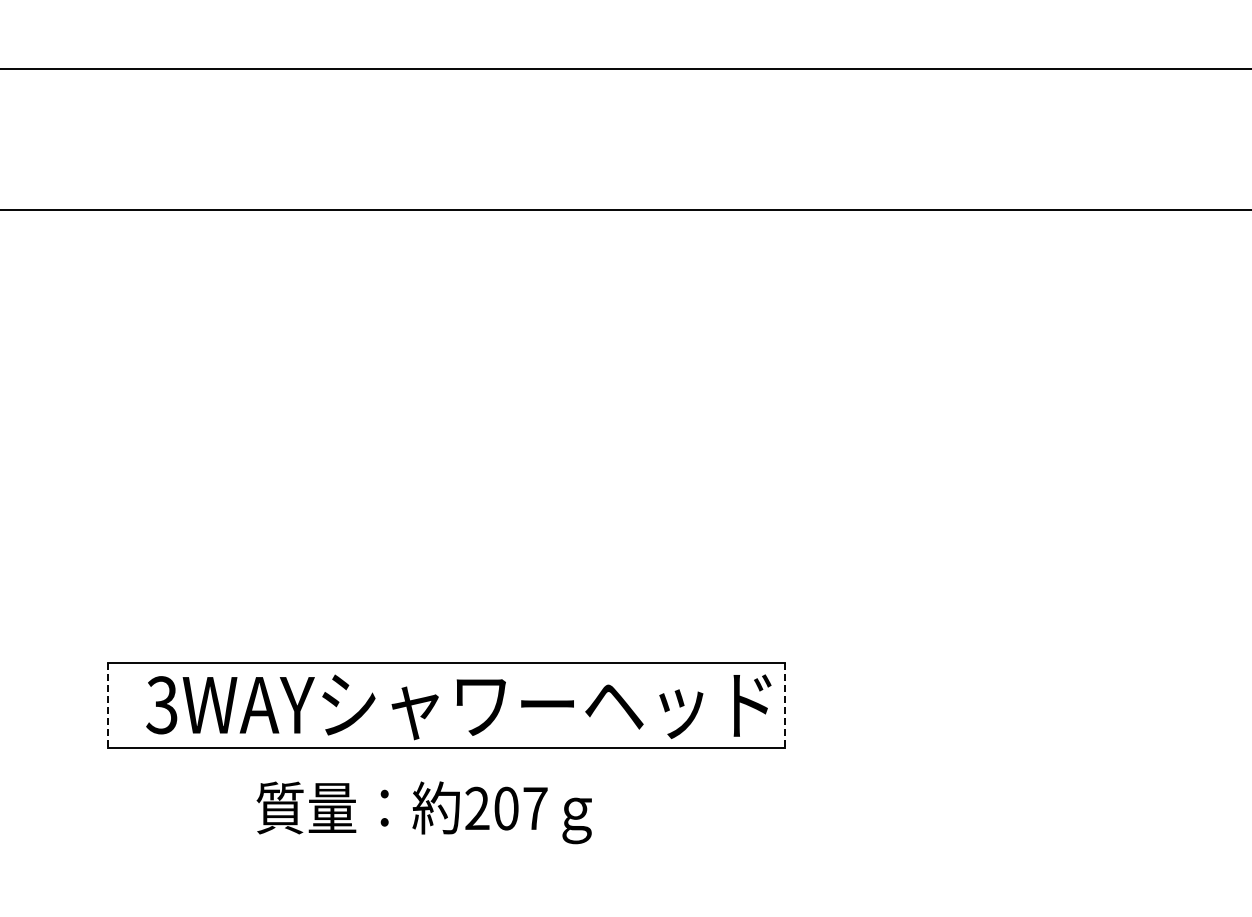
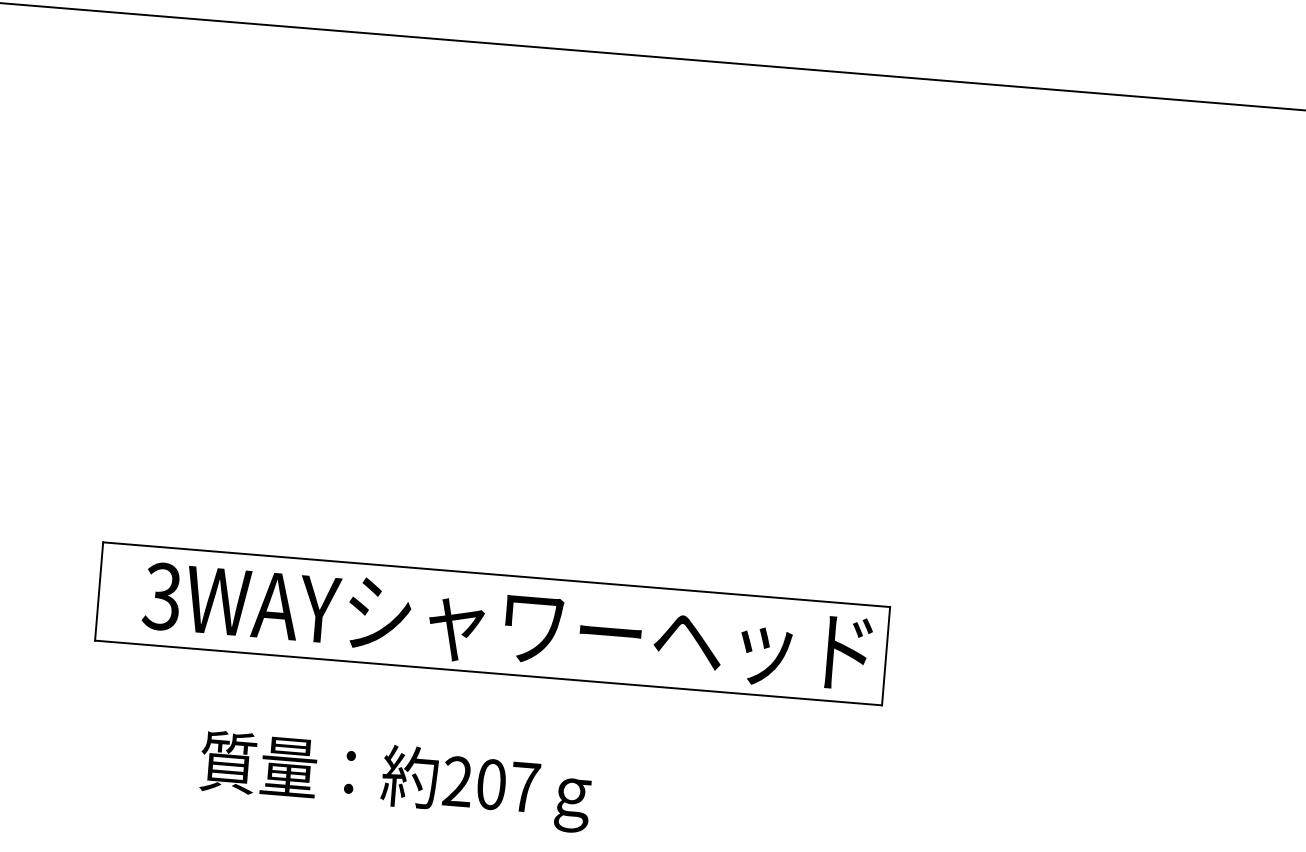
line: (107, 705) -> (98, 591), dashed -> solid
line: (784, 705) -> (886, 656), dashed -> solid
text: (423, 812) -> (394, 781), moved

